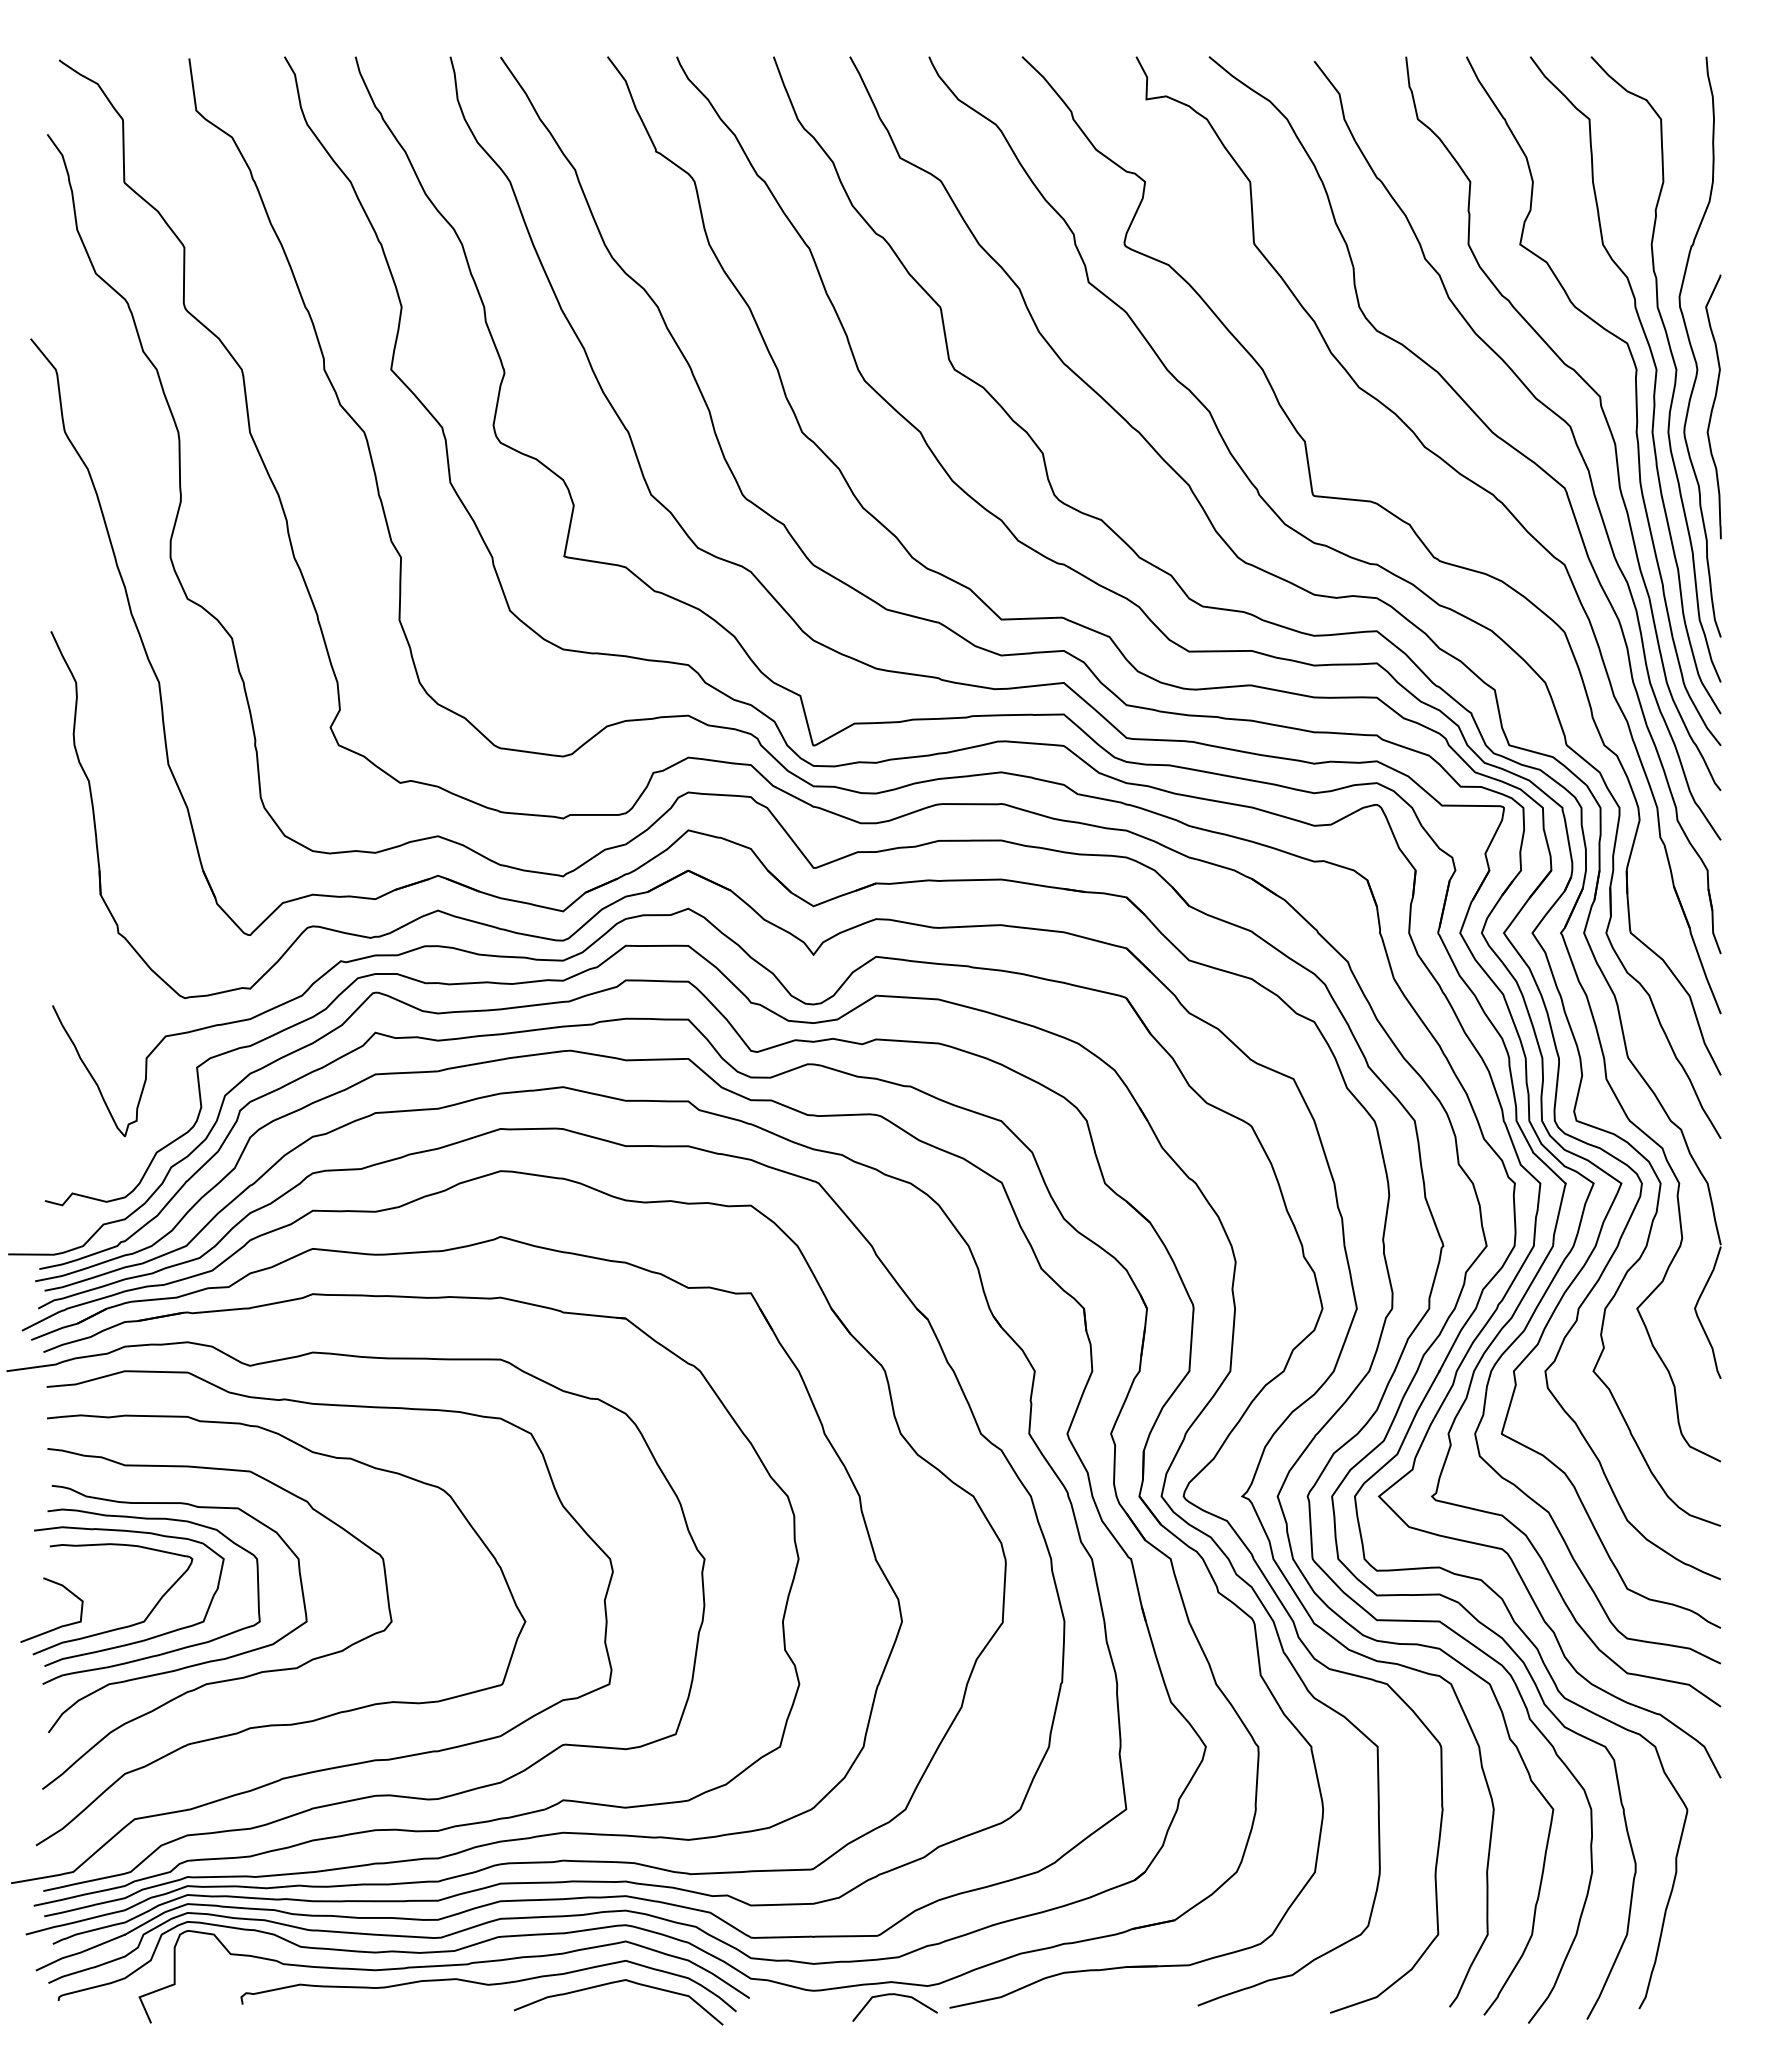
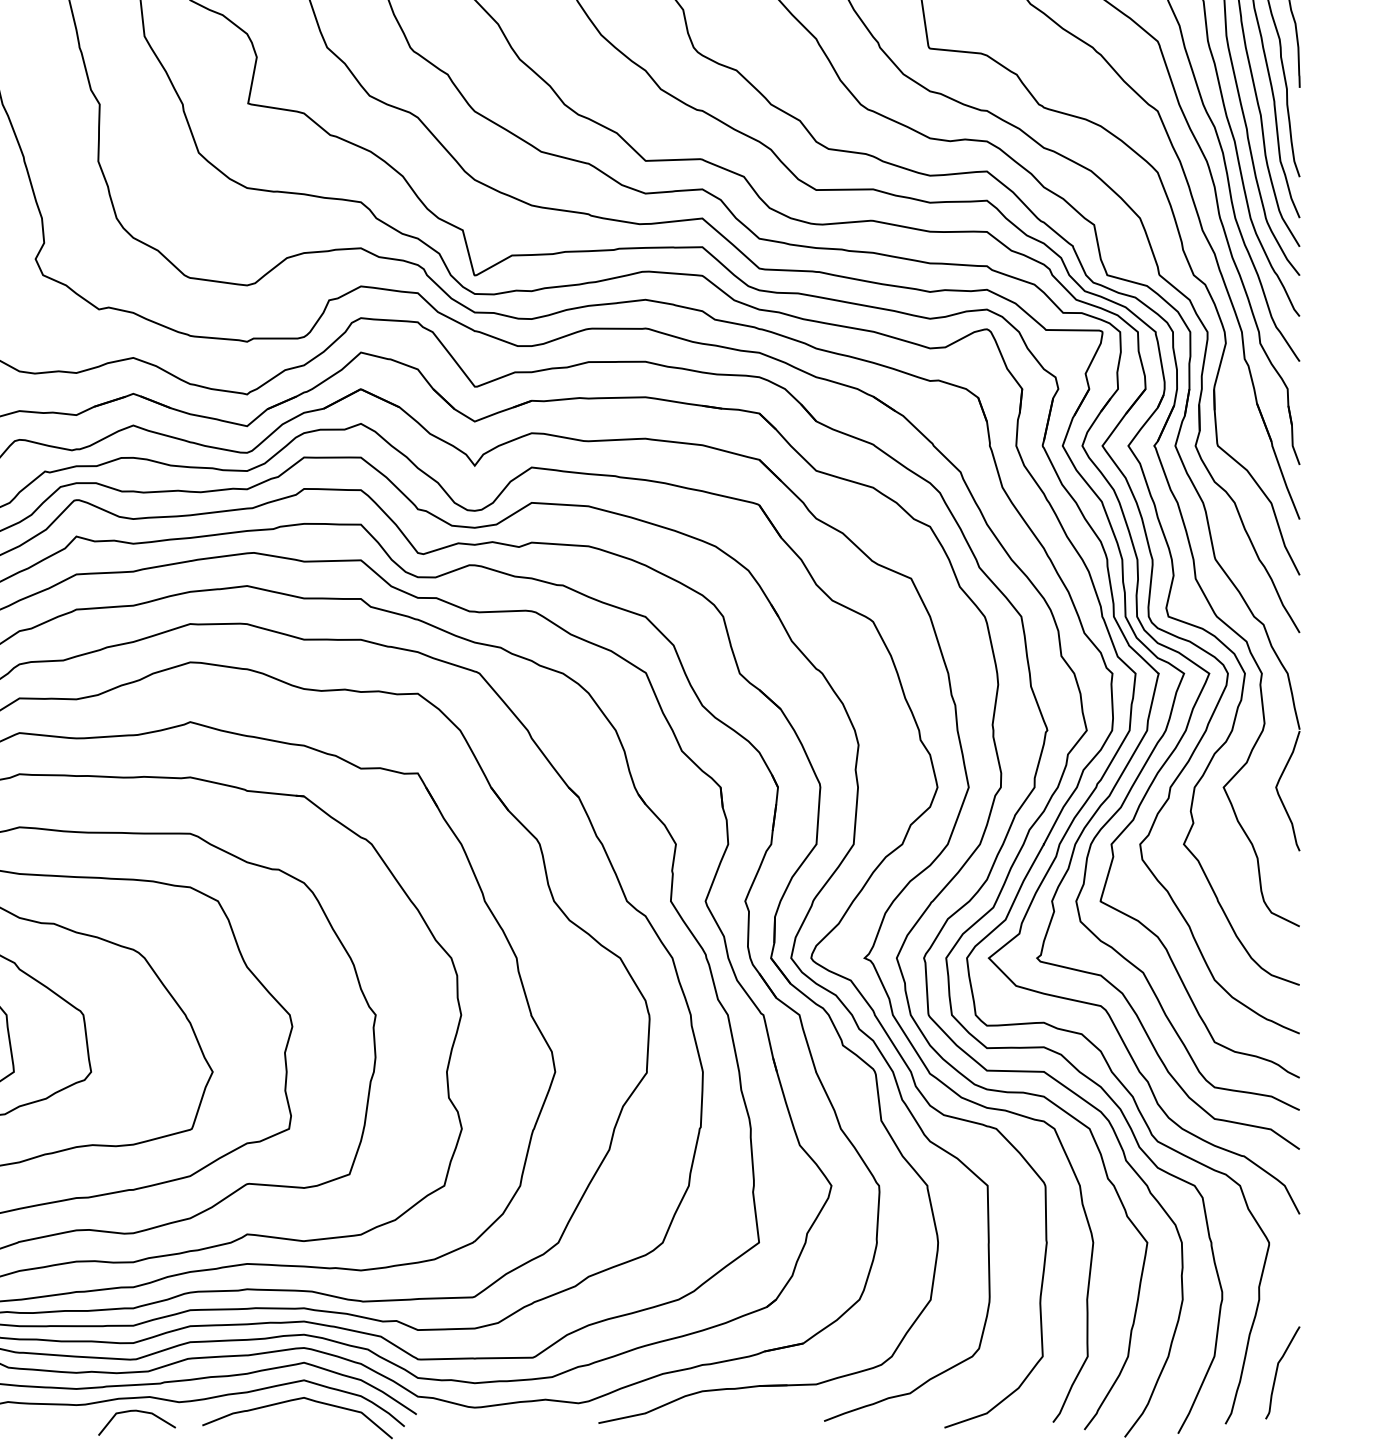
curve: (1696, 1951) -> (1277, 1371), added
curve: (894, 1995) -> (136, 1411), moved

